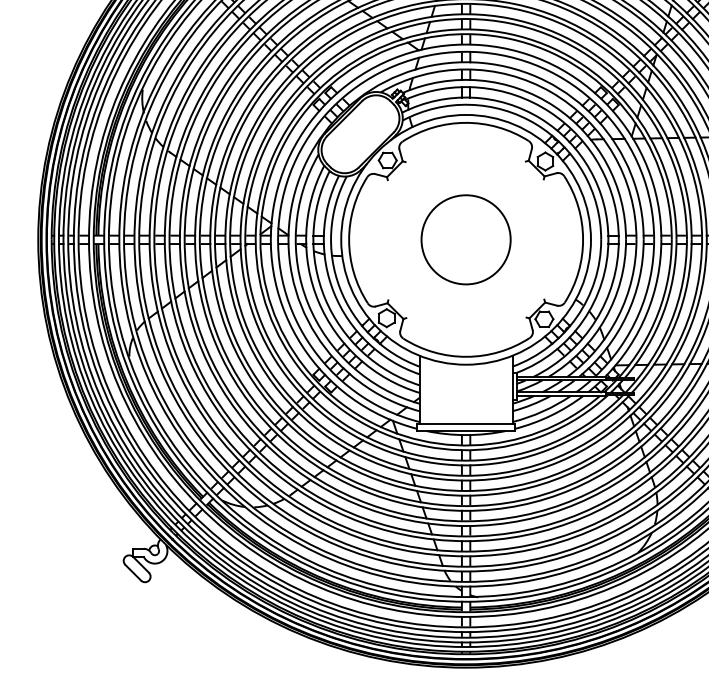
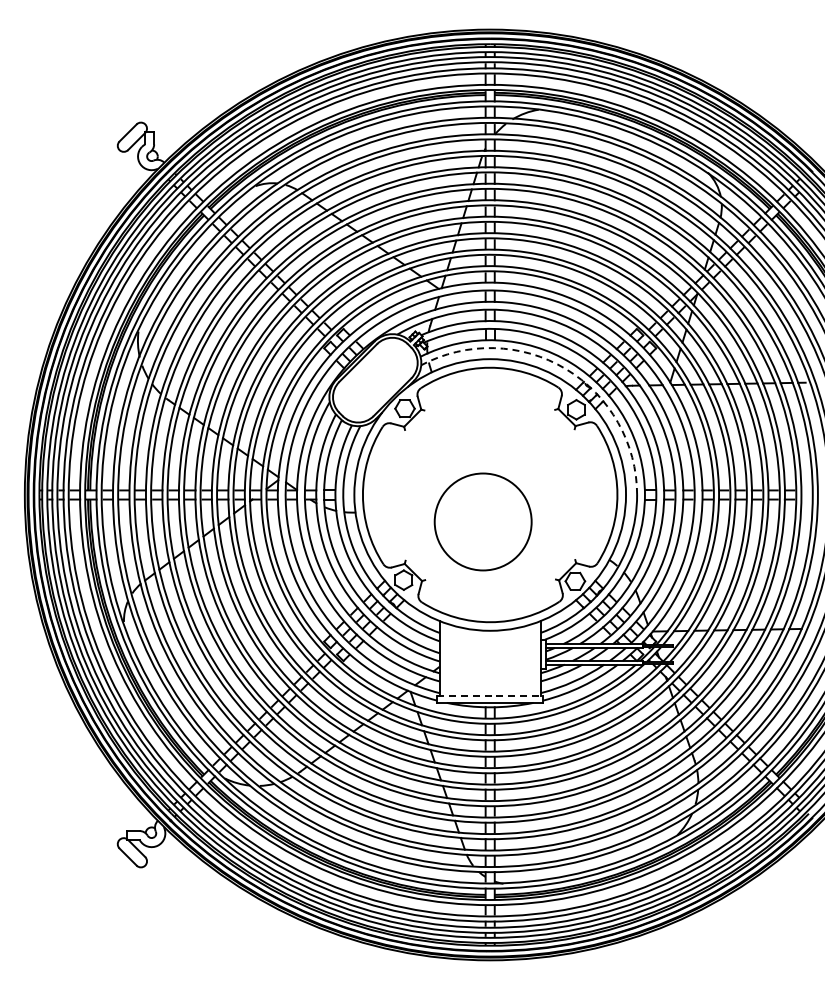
arc: (535, 124) -> (565, 369), solid -> dashed
circle: (465, 239) -> (482, 521), moved
line: (466, 424) -> (490, 695), solid -> dashed

